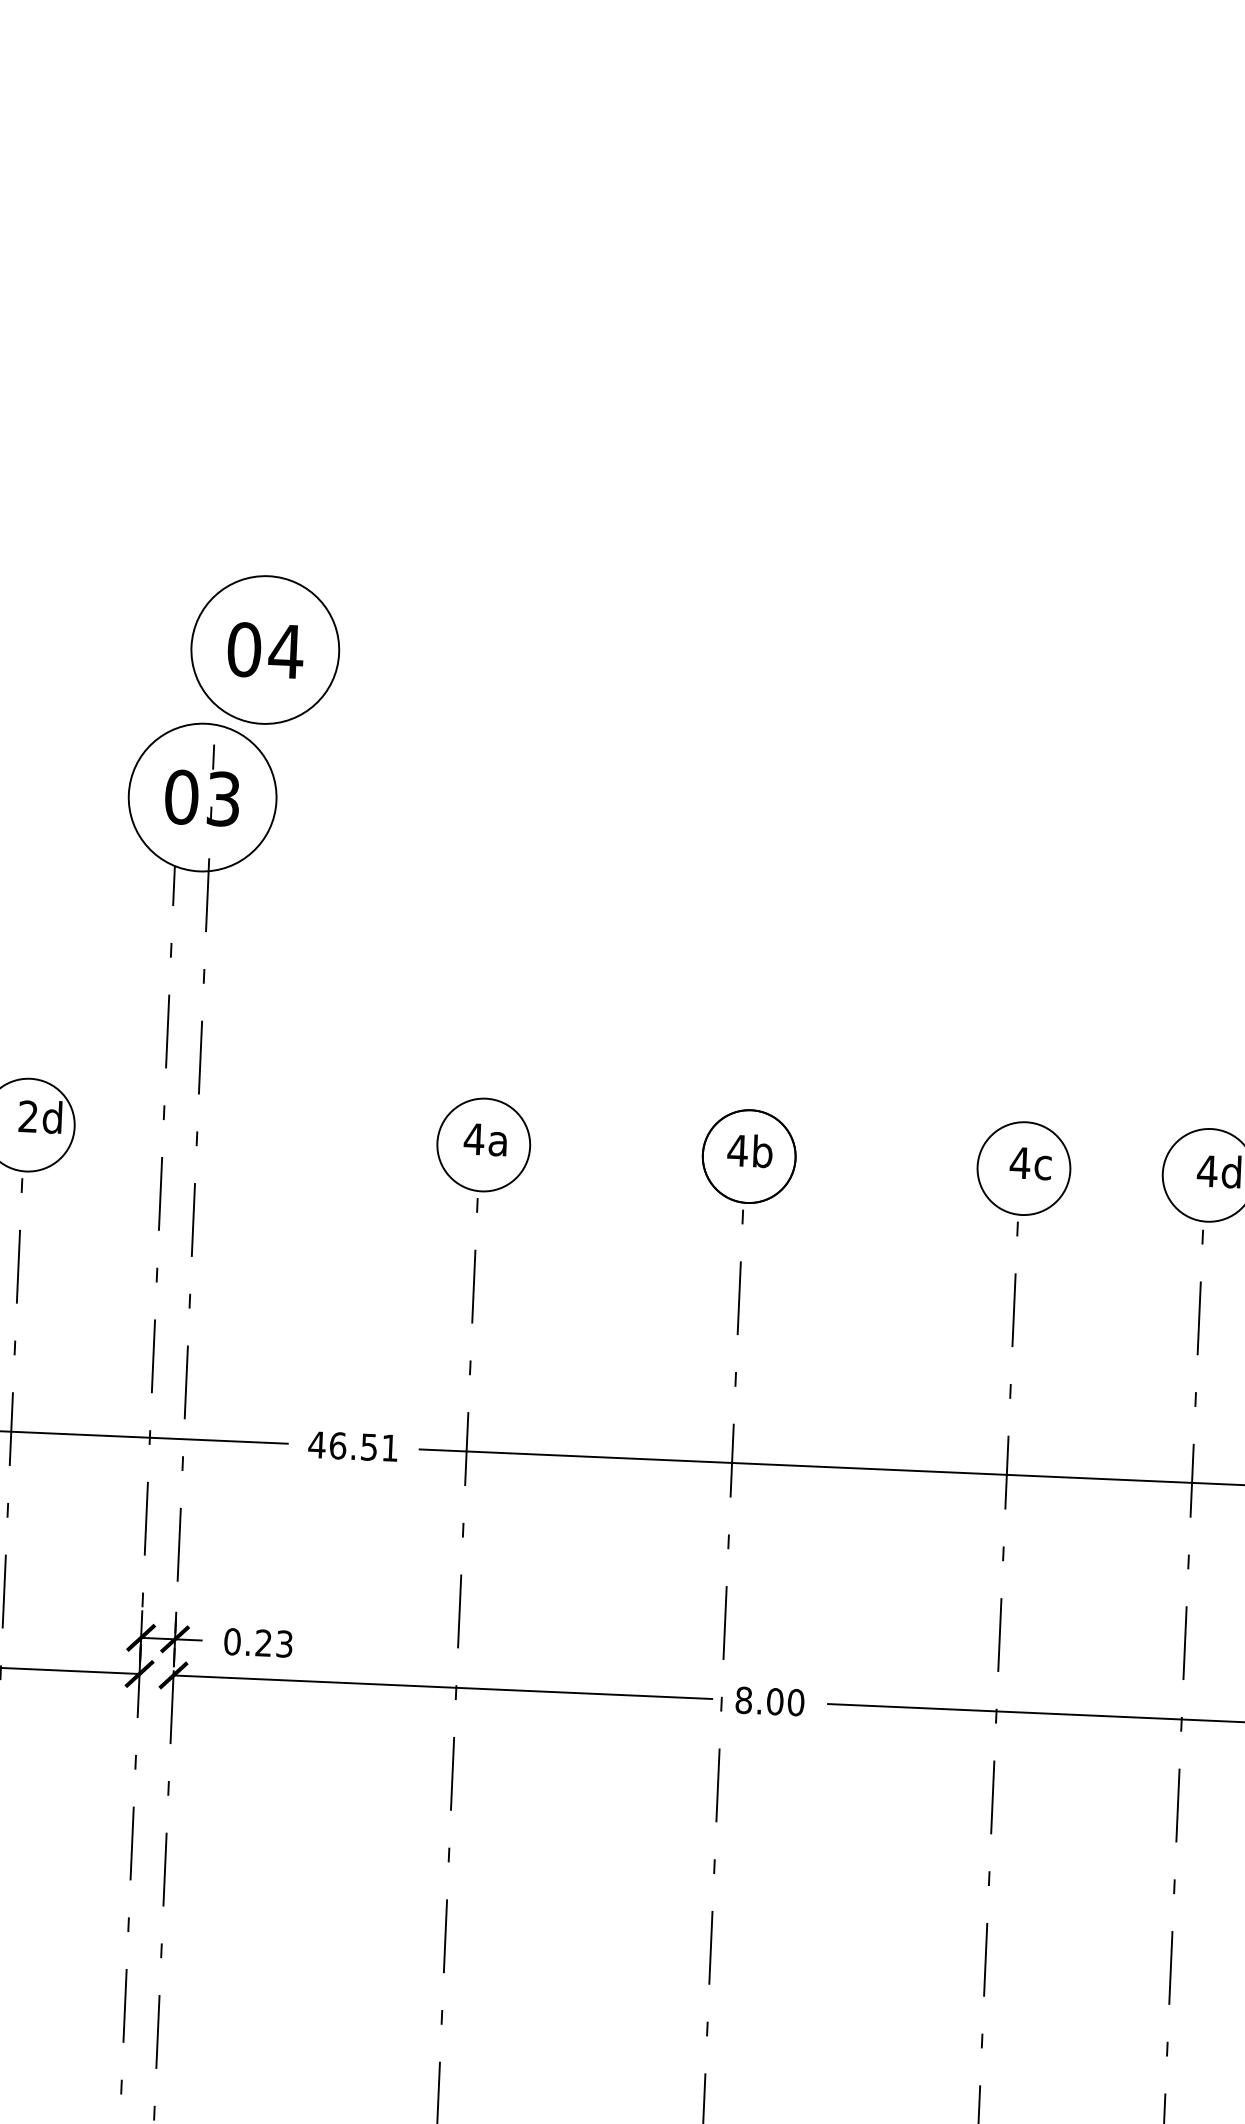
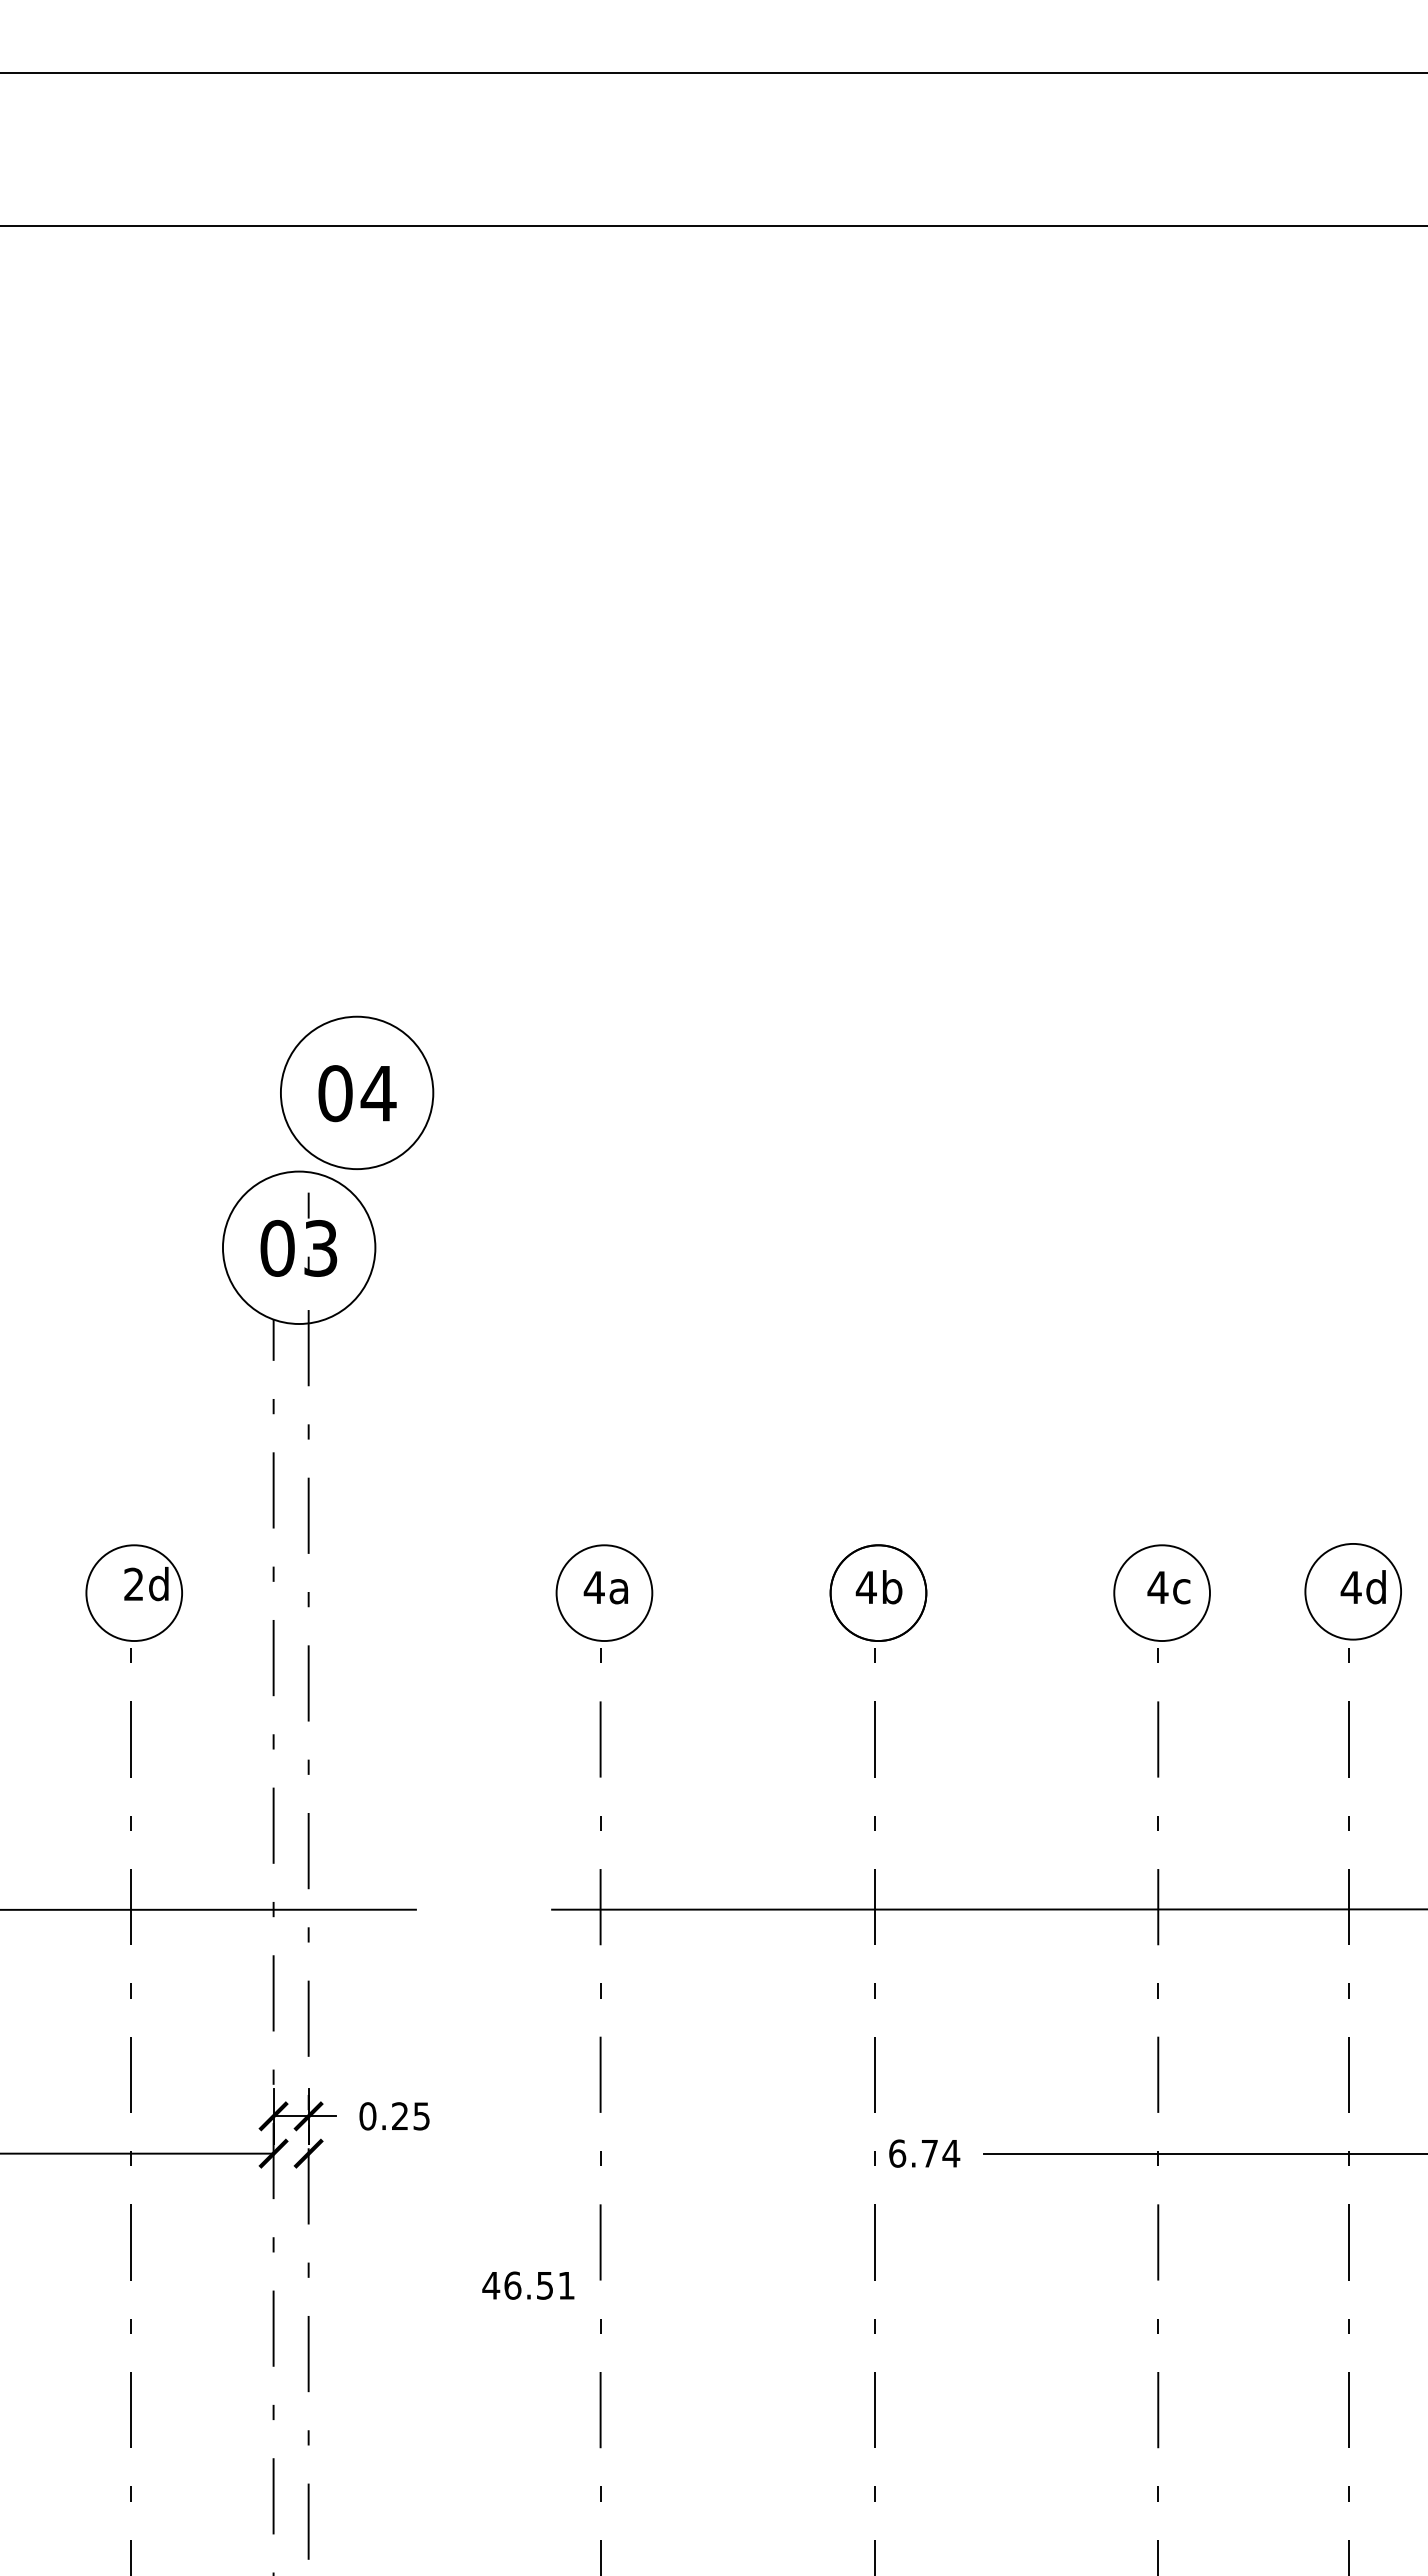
text: (353, 1446) -> (528, 2285), moved
text: (284, 1643) -> (421, 2115), 0.23 -> 0.25
line: (442, 1687) -> (586, 2153), removed
text: (770, 1701) -> (924, 2153), 8.00 -> 6.74

